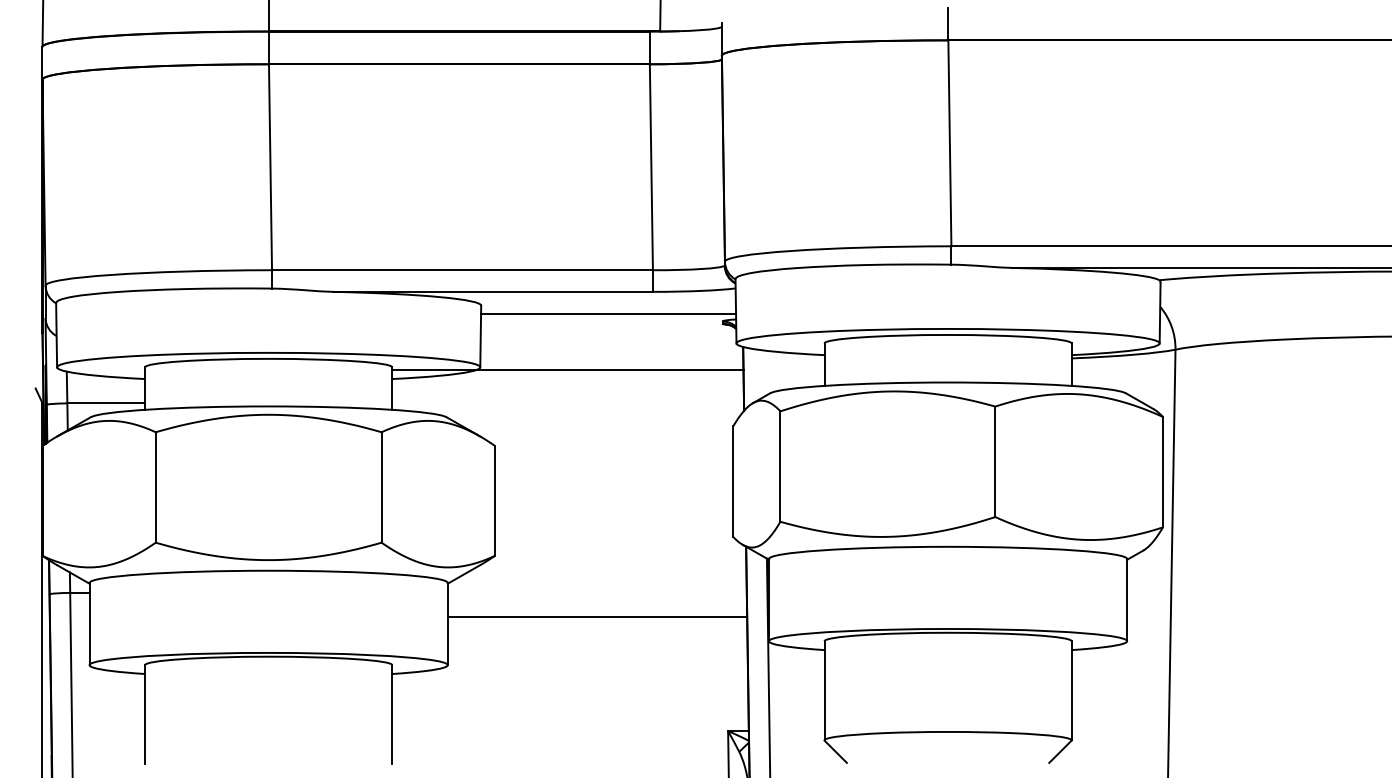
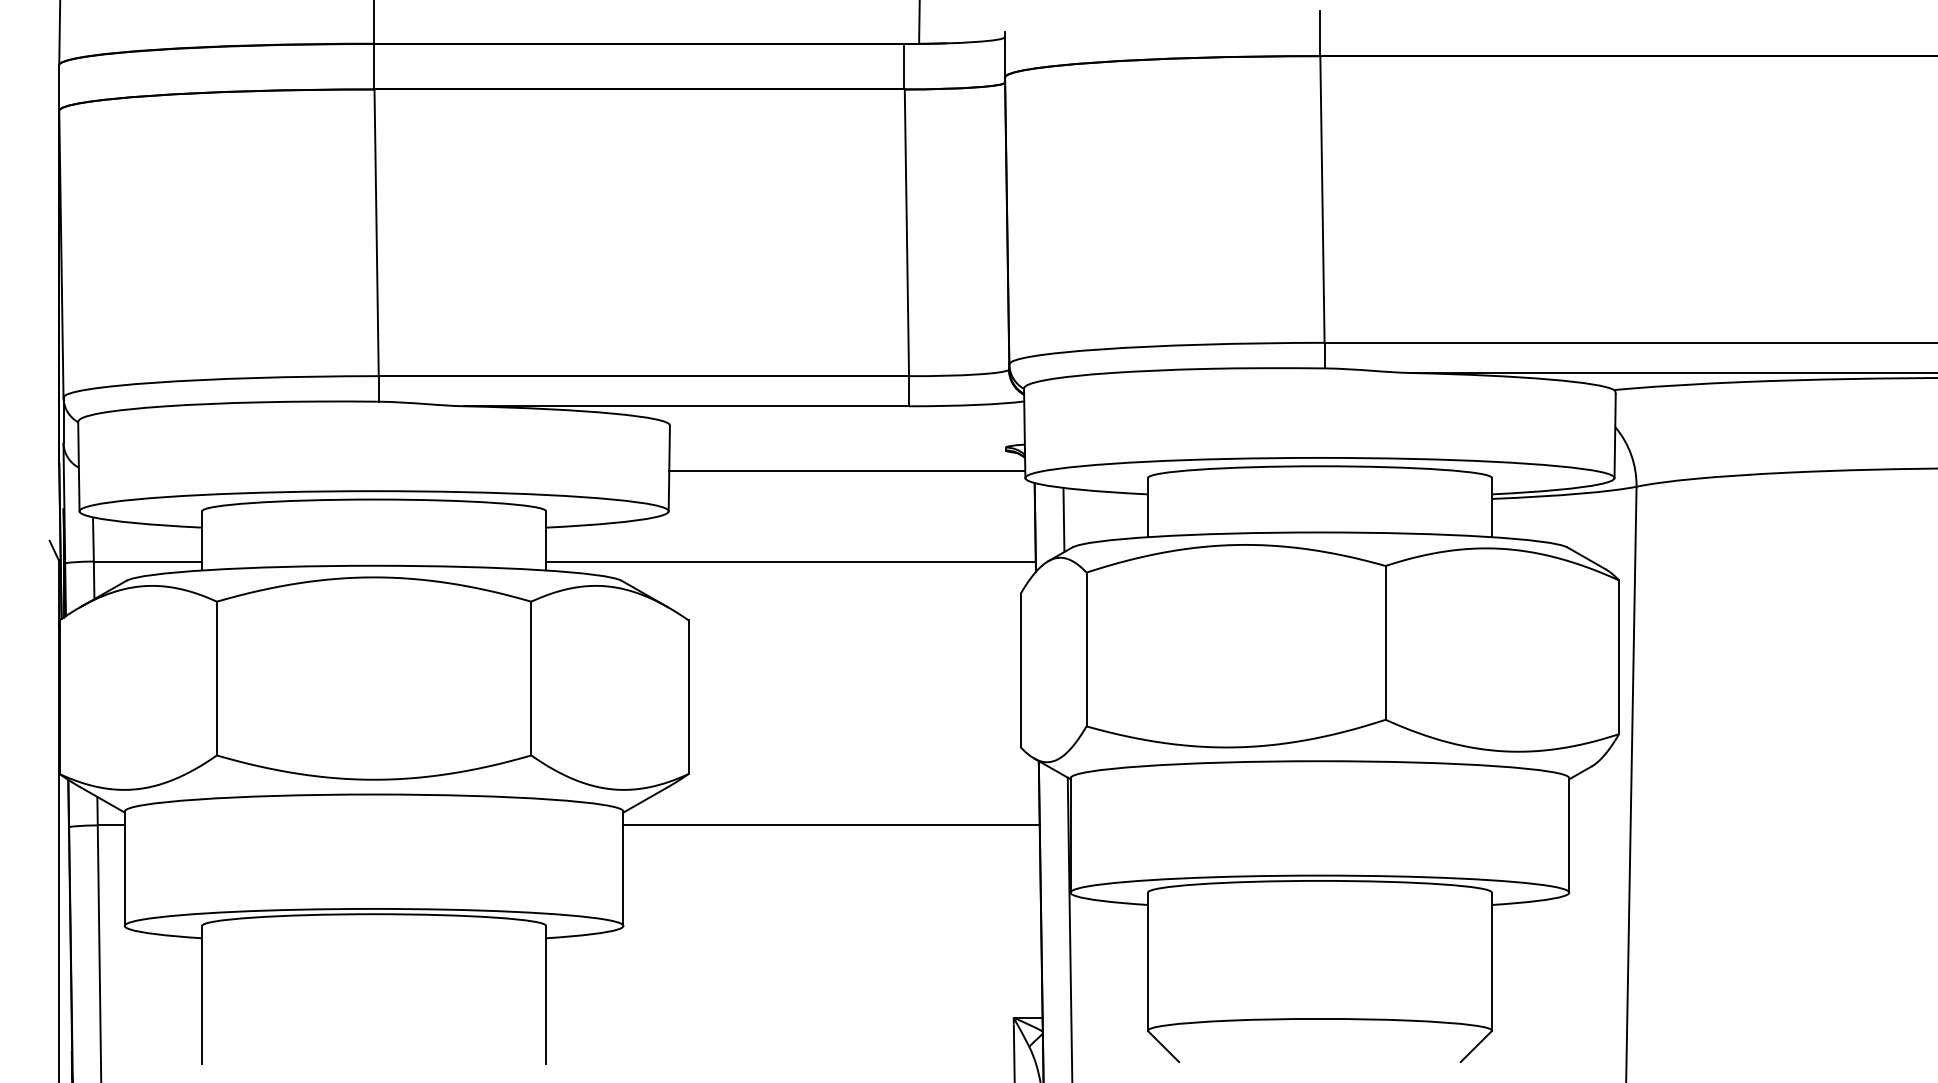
line: (608, 313) -> (847, 470), moved
line: (567, 370) -> (790, 561), moved
line: (763, 373) -> (1063, 519), added
line: (597, 616) -> (831, 825), moved

